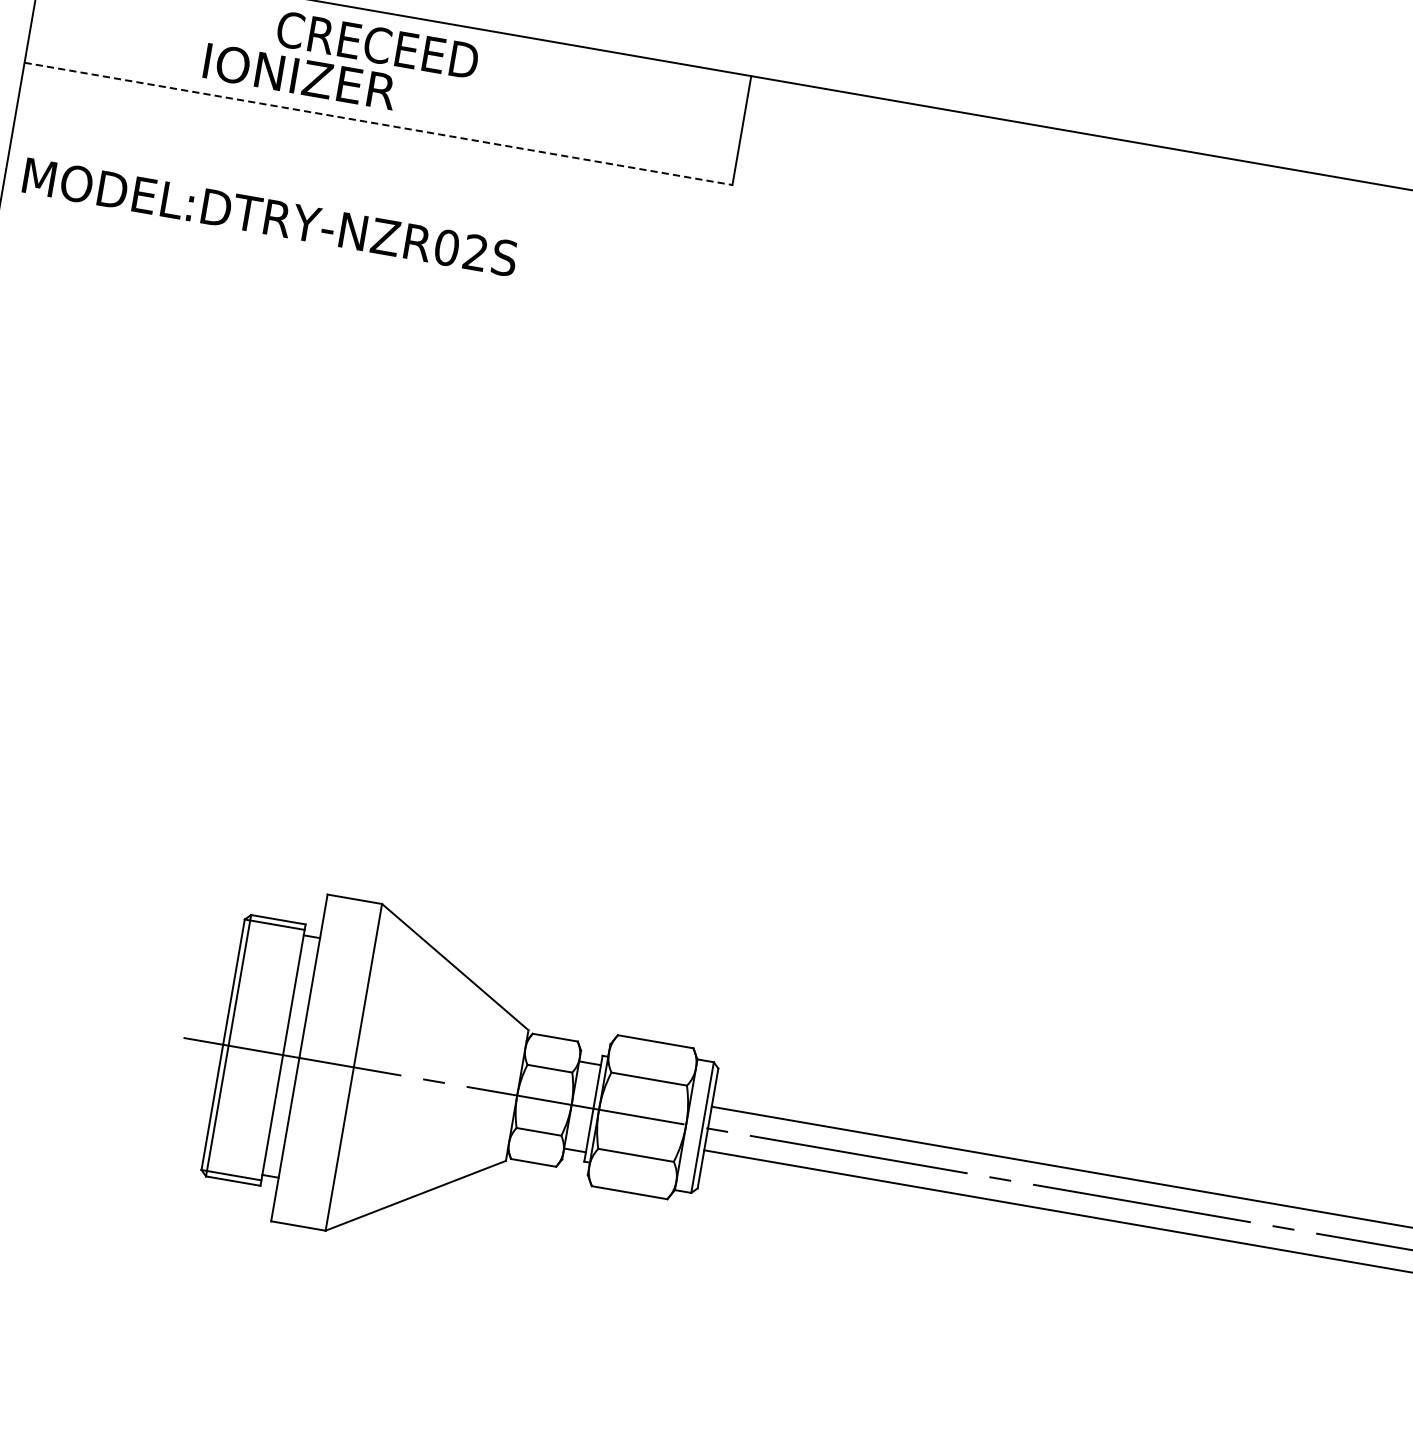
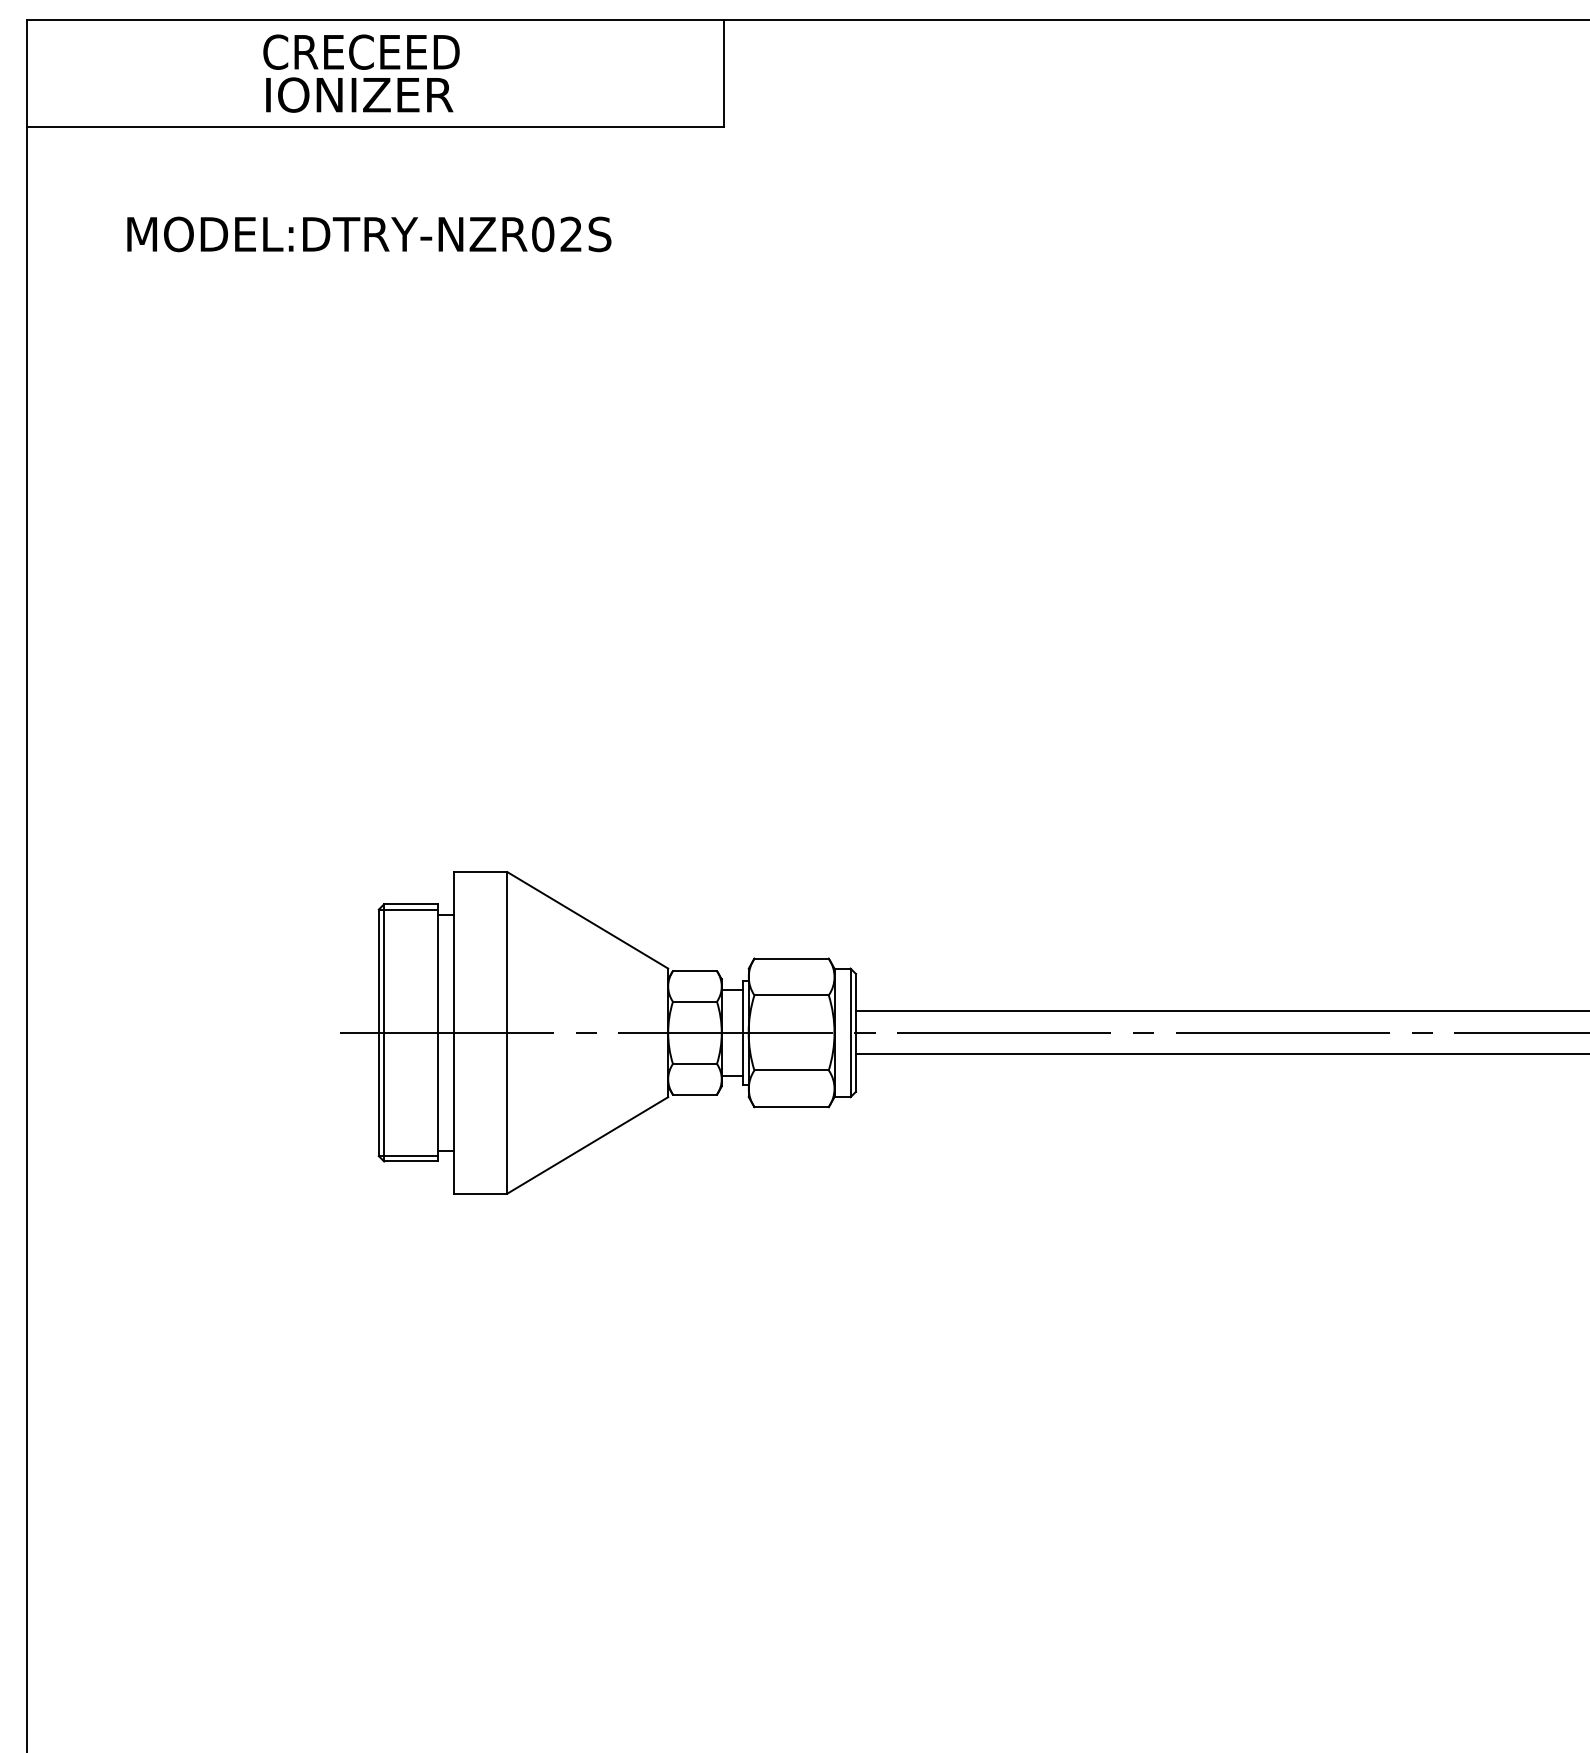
text: (300, 76) -> (359, 94), moved
line: (378, 124) -> (375, 127), dashed -> solid
text: (270, 217) -> (369, 234), moved

